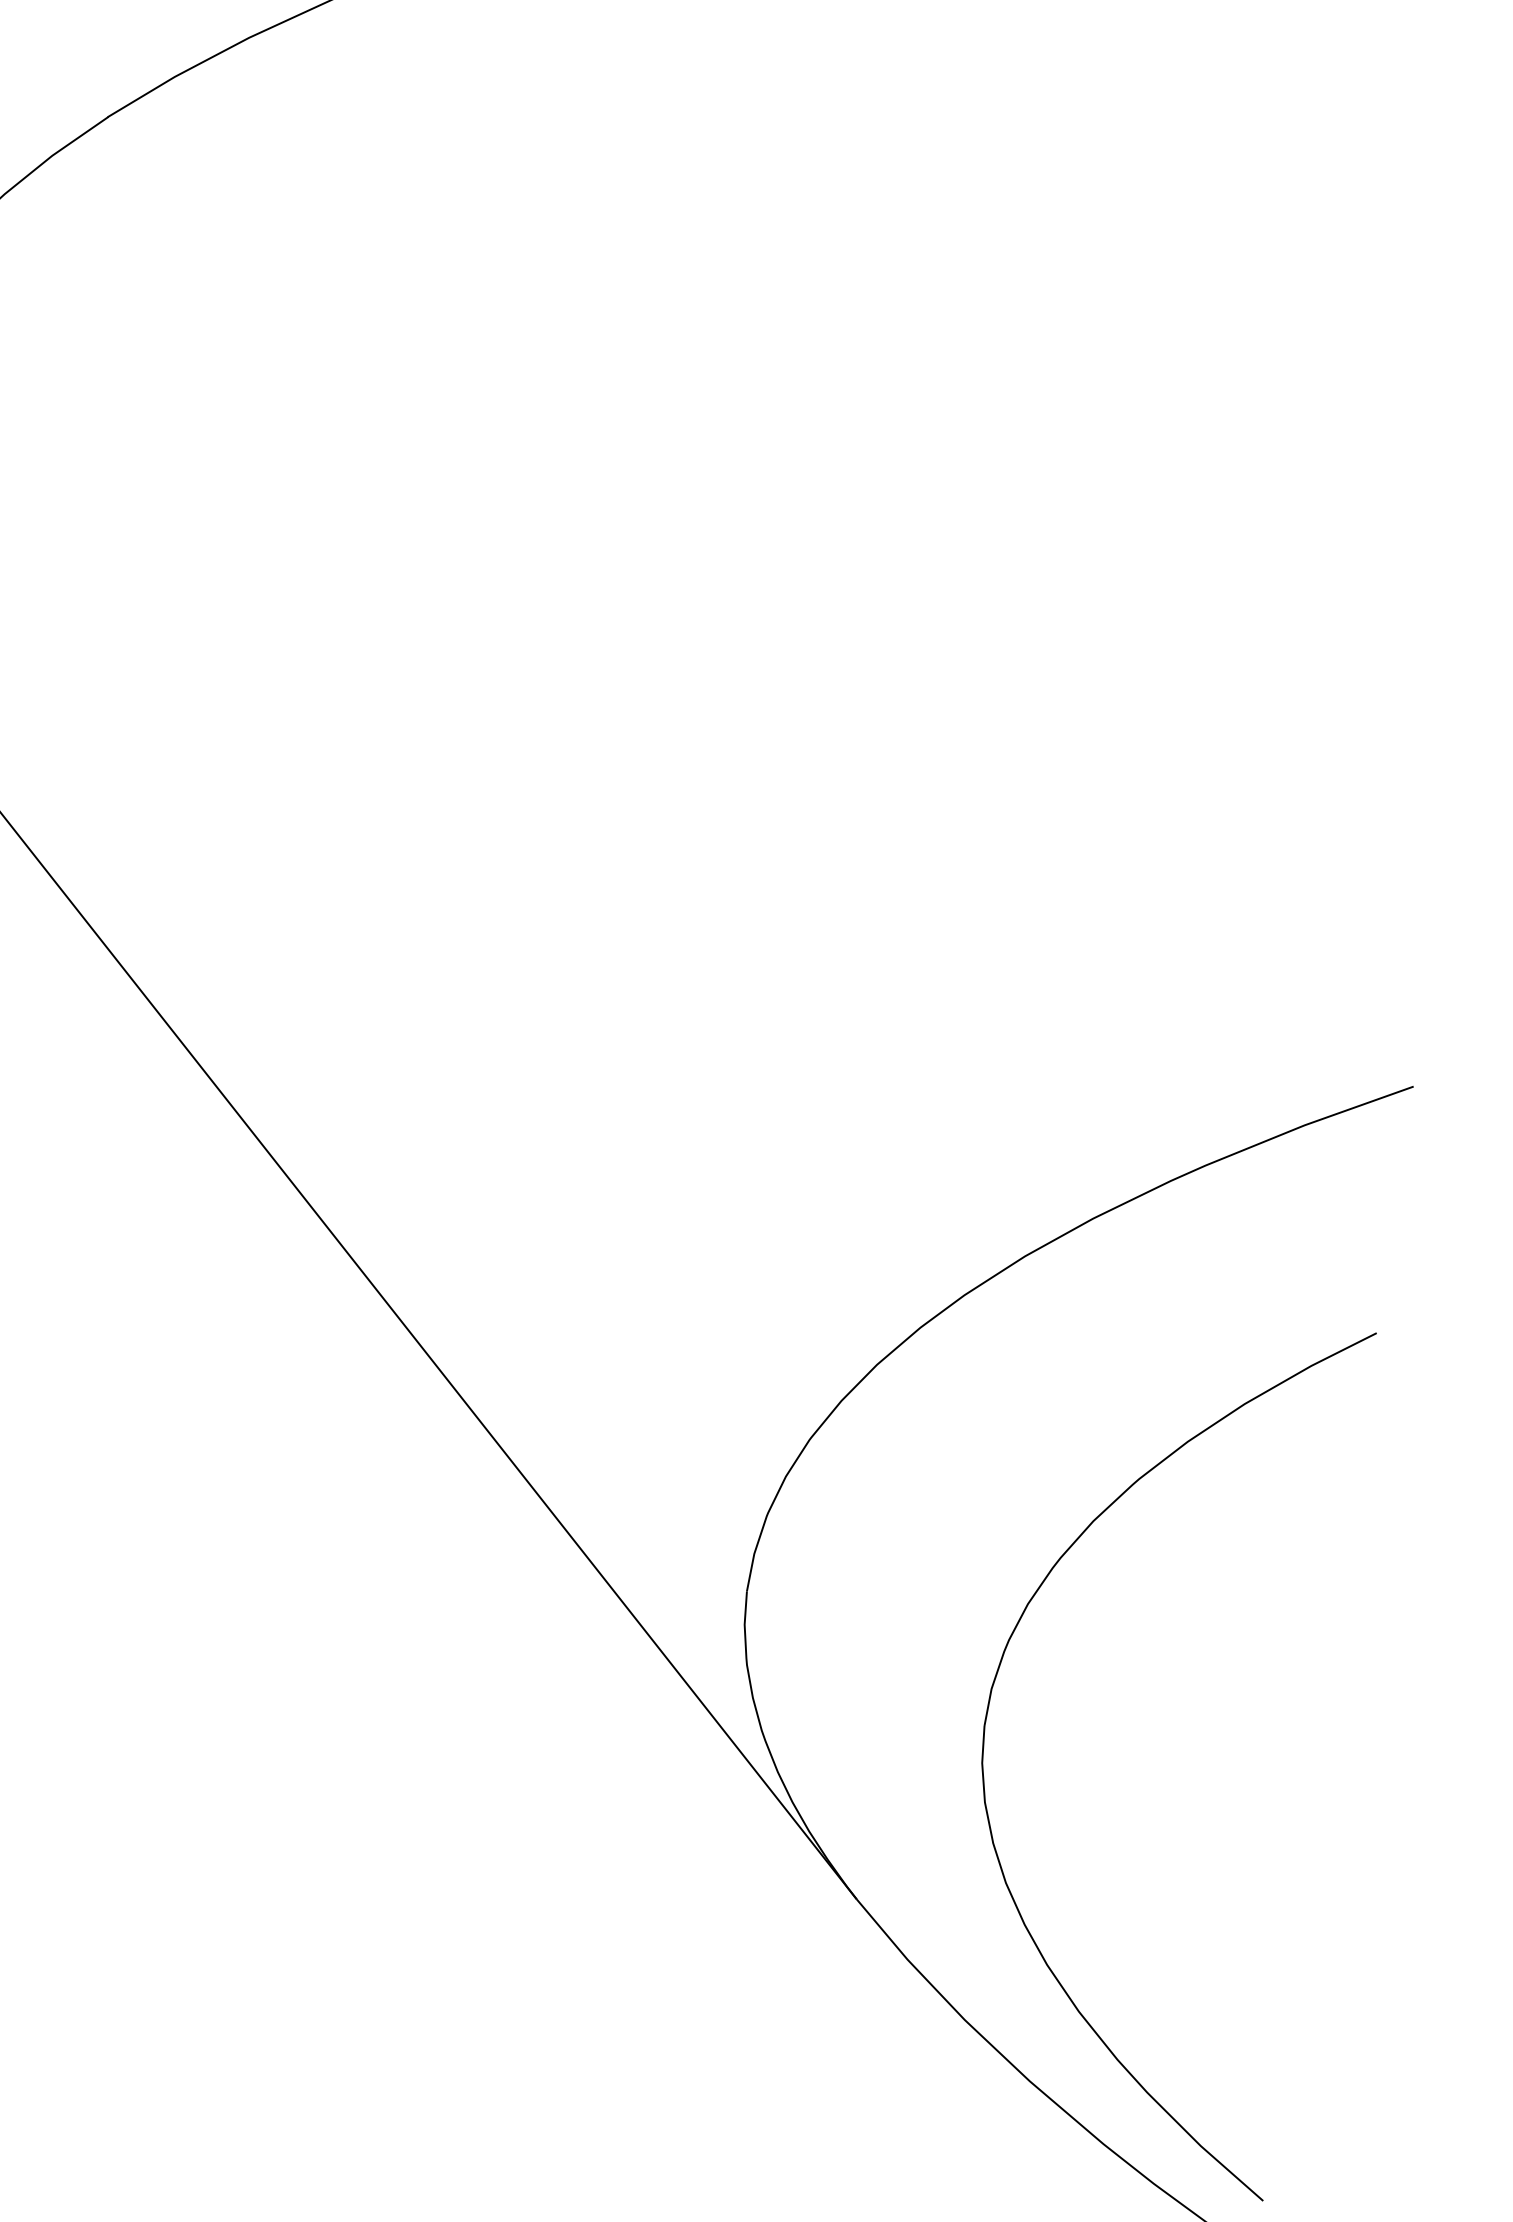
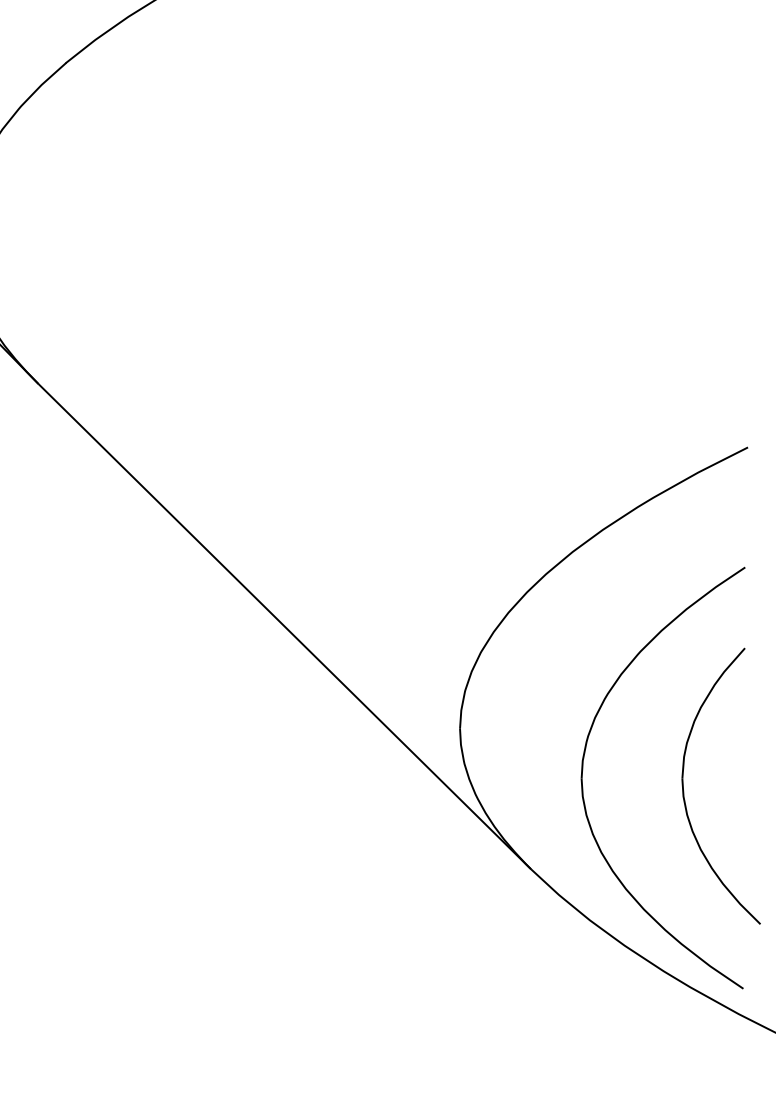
part: (1193, 1779) -> (684, 791), added

